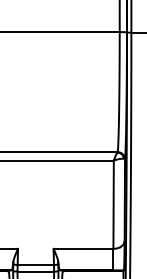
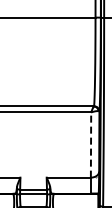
line: (114, 205) -> (91, 145), solid -> dashed

